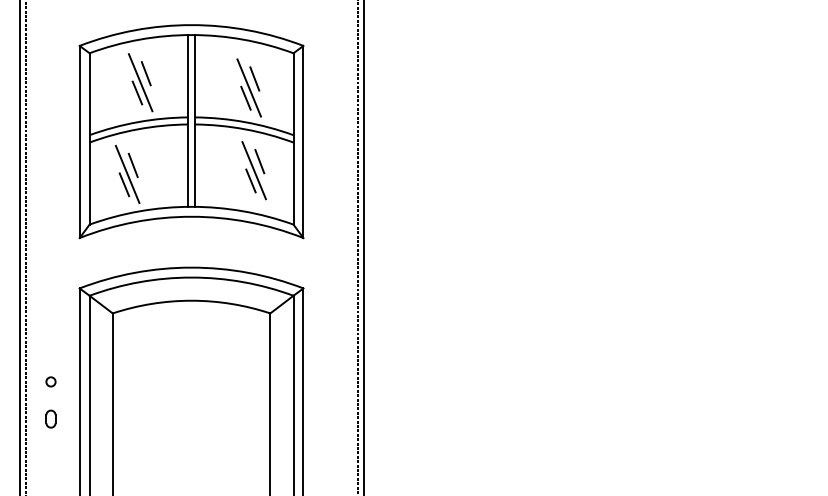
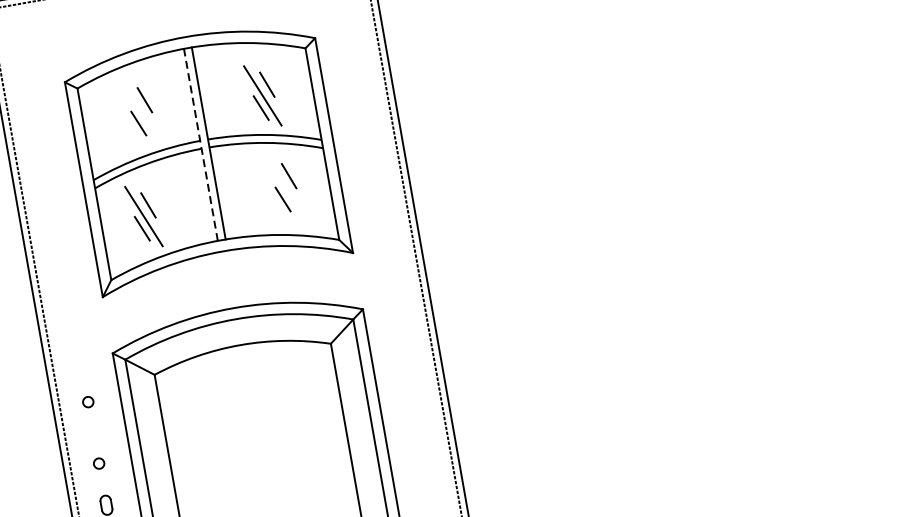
line: (140, 82) -> (140, 111), removed
line: (188, 120) -> (201, 144), solid -> dashed
line: (253, 170) -> (283, 187), removed
circle: (50, 326) -> (87, 401), added

